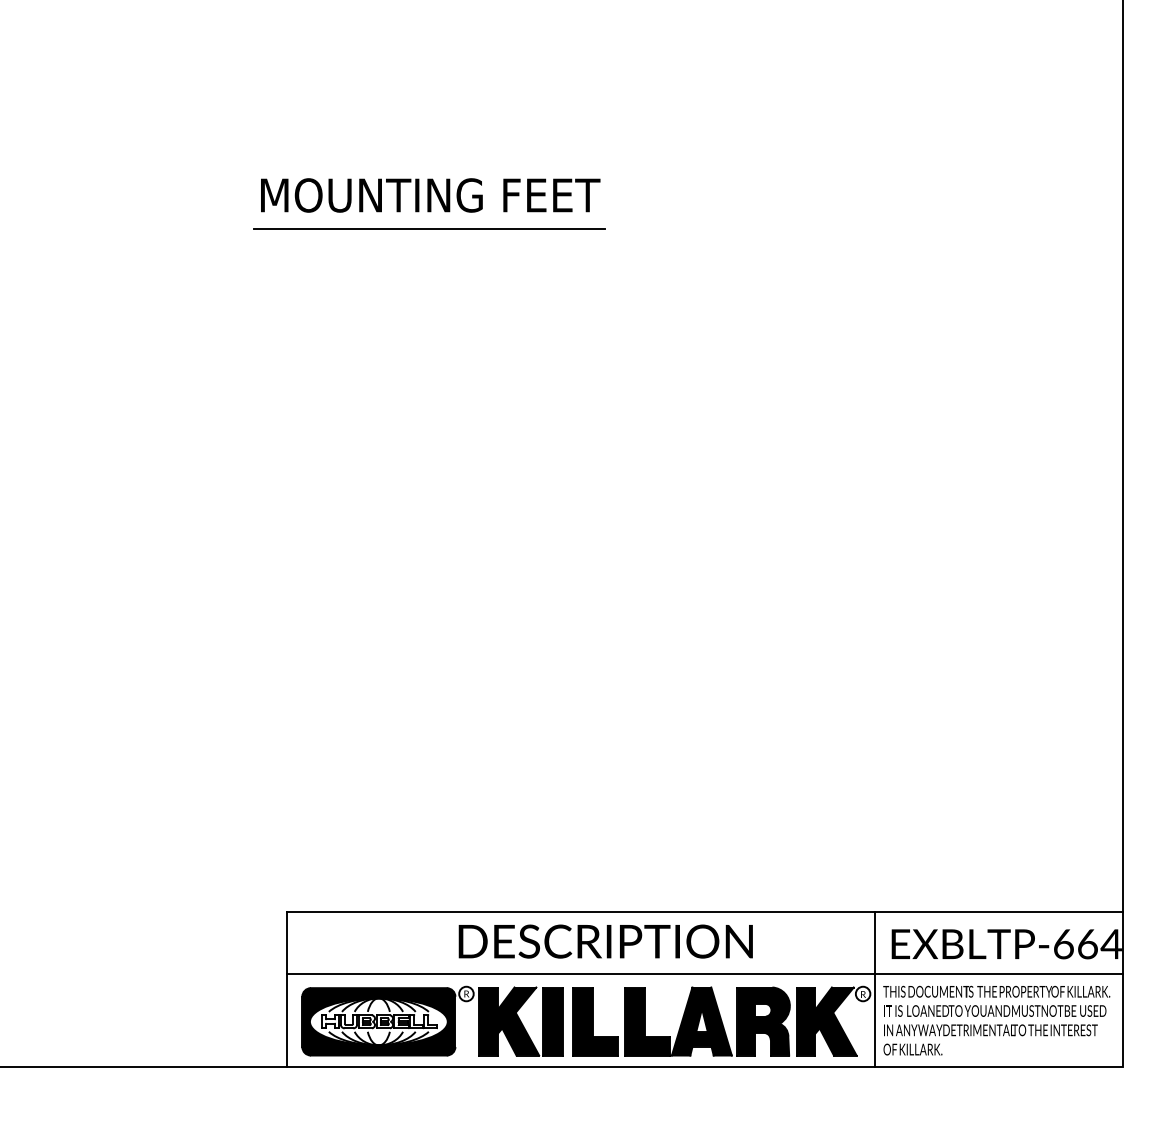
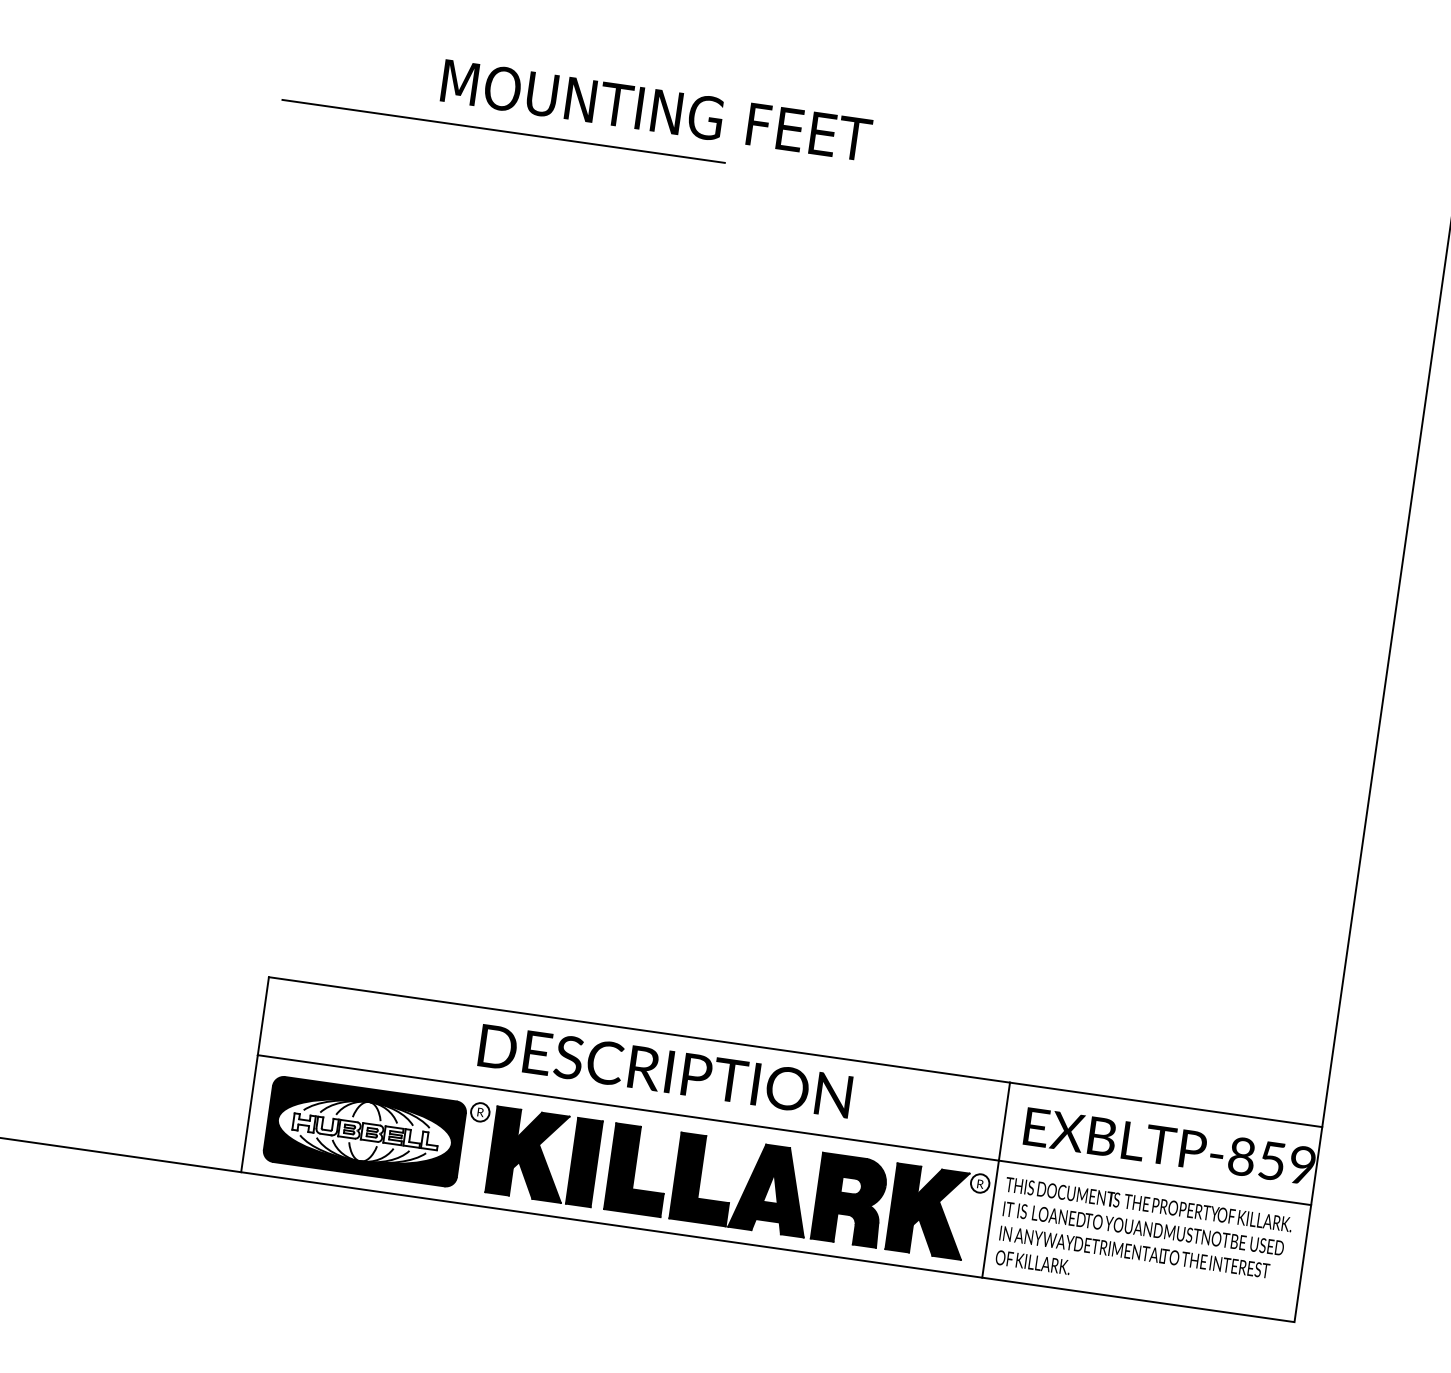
text: (430, 195) -> (656, 110), moved
line: (429, 228) -> (504, 131), moved
text: (1087, 944) -> (1271, 1161), EXBLTP-664 -> EXBLTP-859

